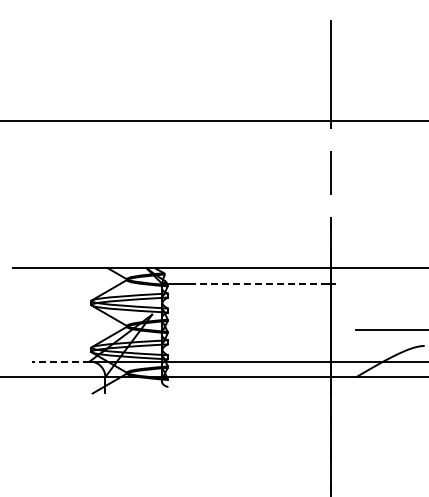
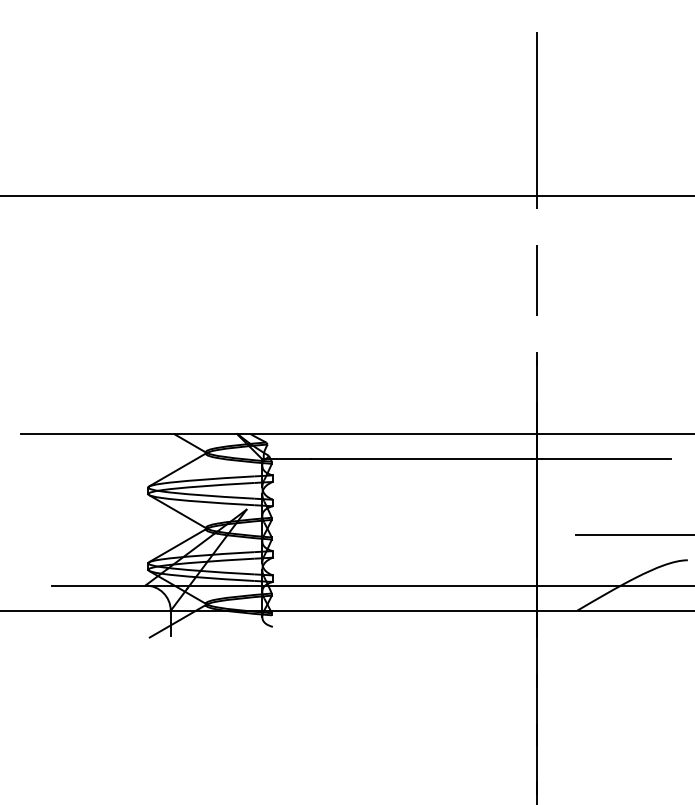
line: (259, 283) -> (420, 459), dashed -> solid
line: (374, 283) -> (606, 459), added
line: (60, 361) -> (98, 585), dashed -> solid

